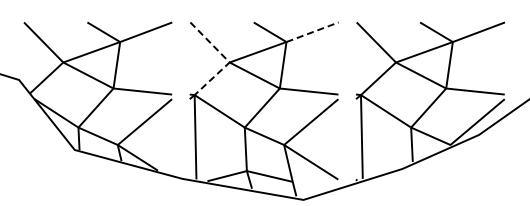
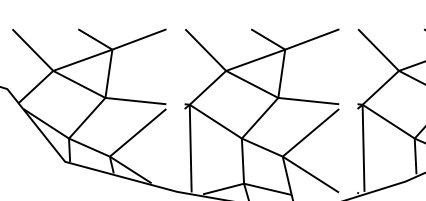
line: (312, 32) -> (312, 39), dashed -> solid
line: (226, 59) -> (222, 67), dashed -> solid

